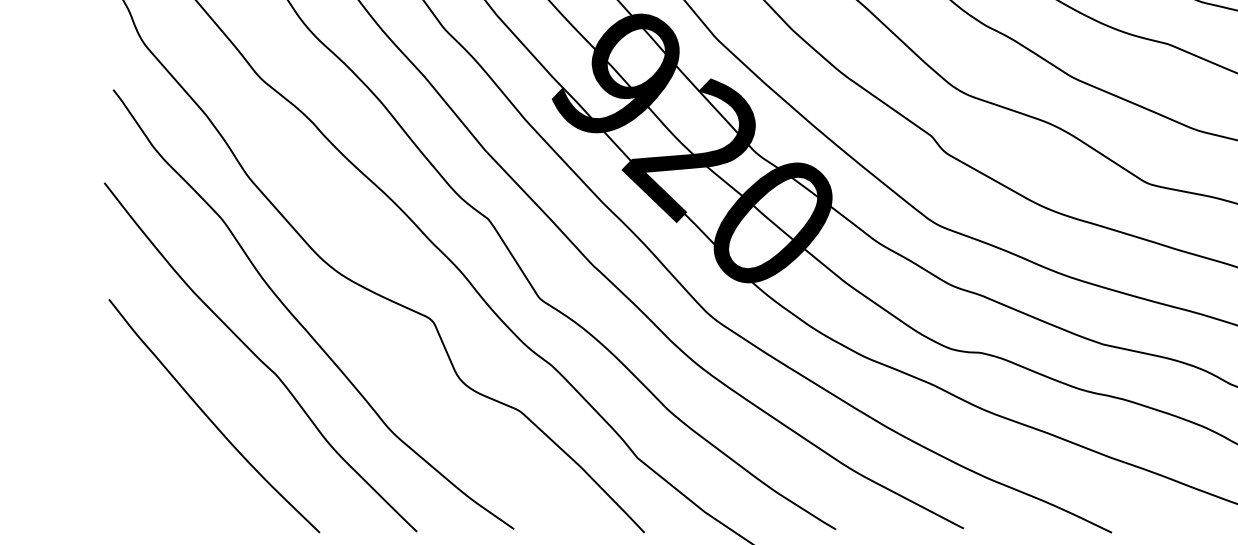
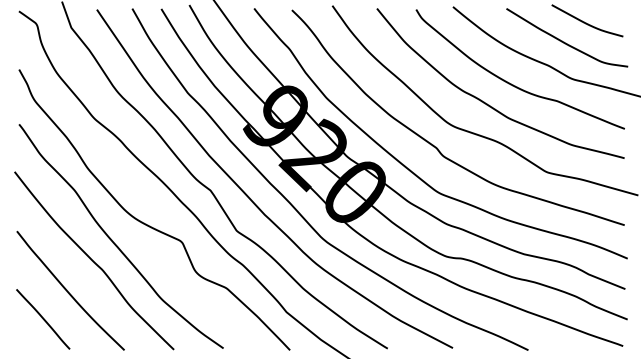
line: (160, 472) -> (43, 319), added

